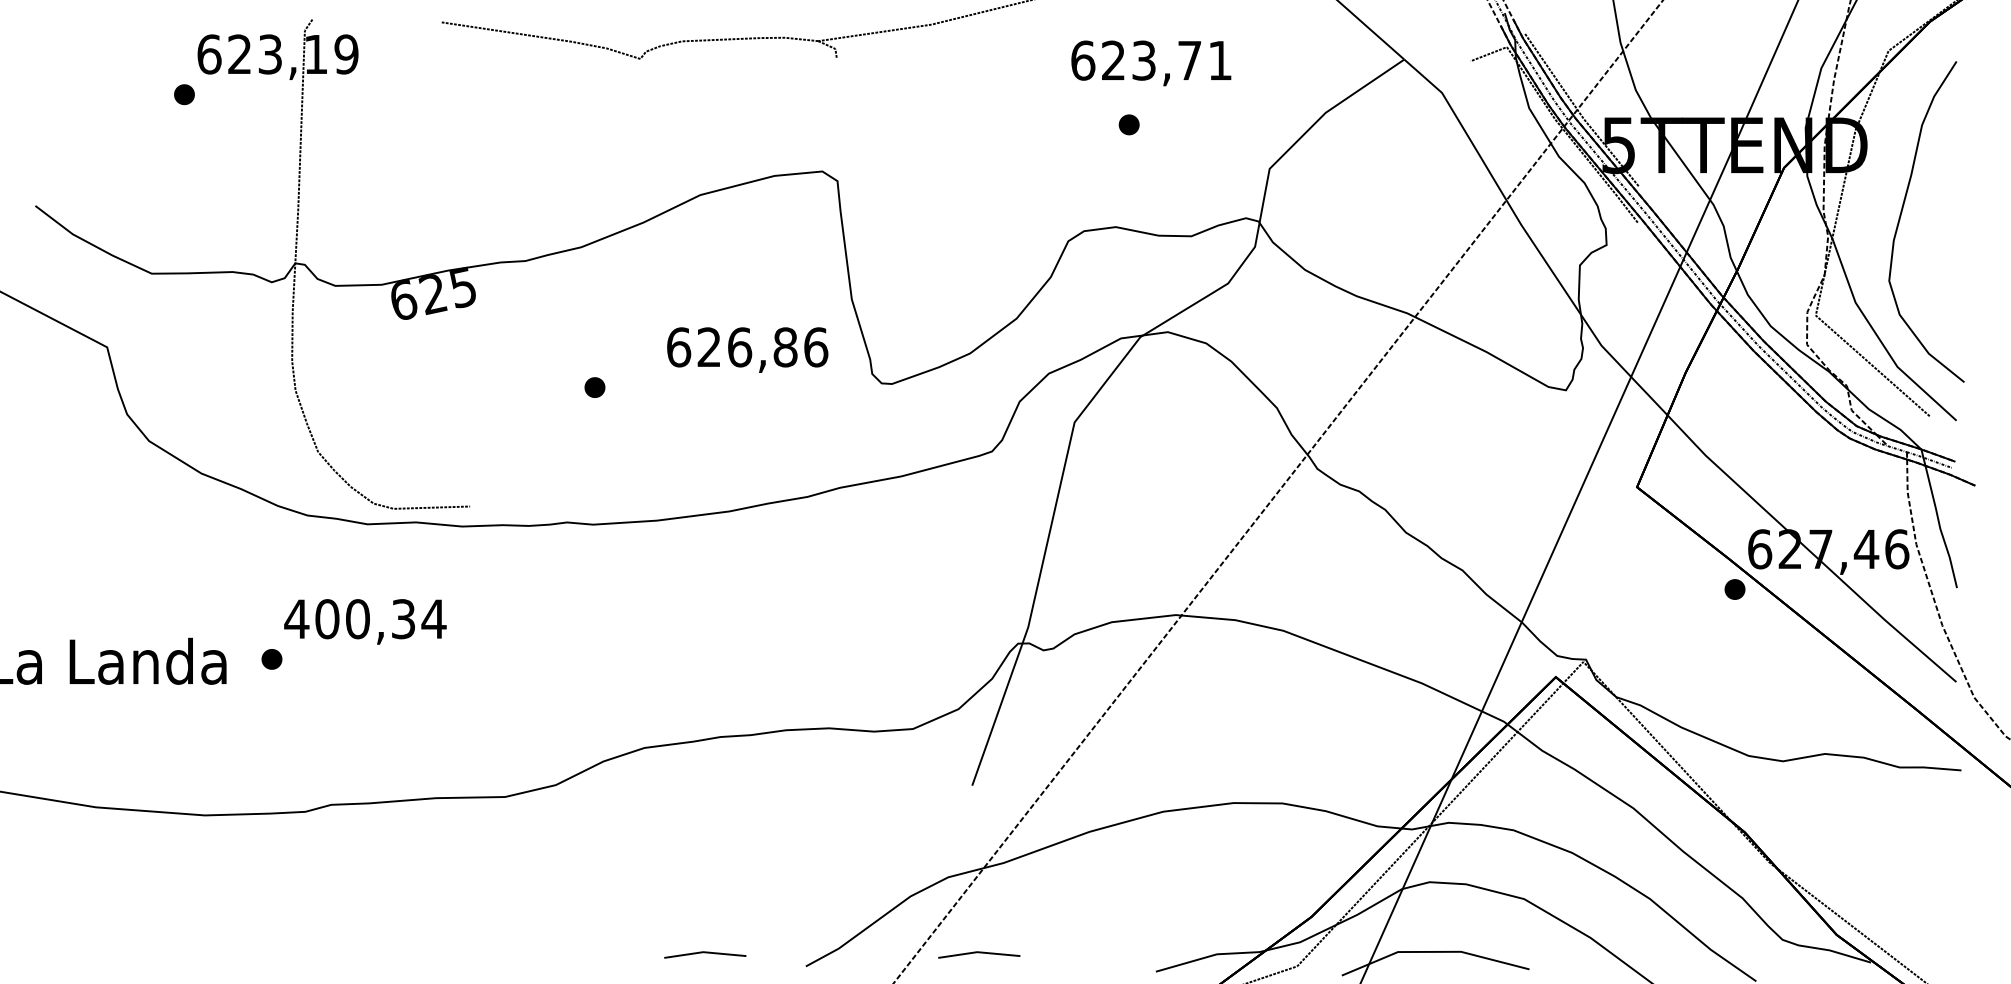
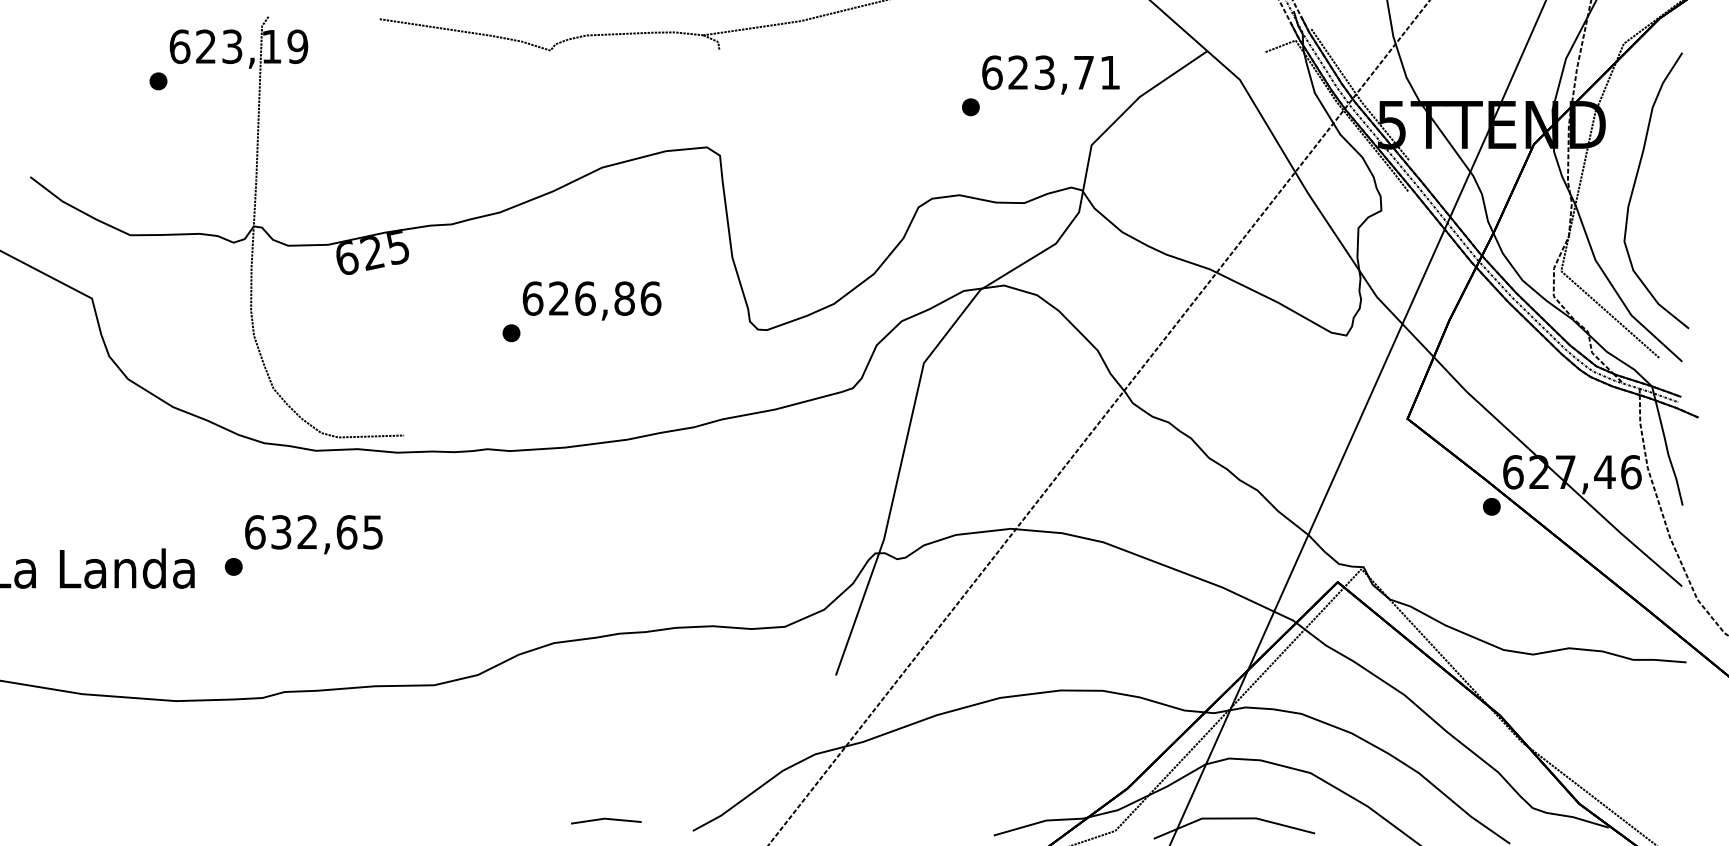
text: (1151, 63) -> (1051, 75), moved
text: (747, 349) -> (591, 300), moved
text: (365, 619) -> (314, 532), 400,34 -> 632,65
line: (979, 953) -> (842, 819), removed

